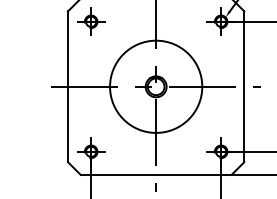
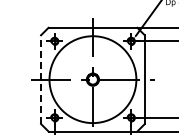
line: (68, 86) -> (41, 79), solid -> dashed
circle: (155, 86) -> (92, 79), size x1.6

